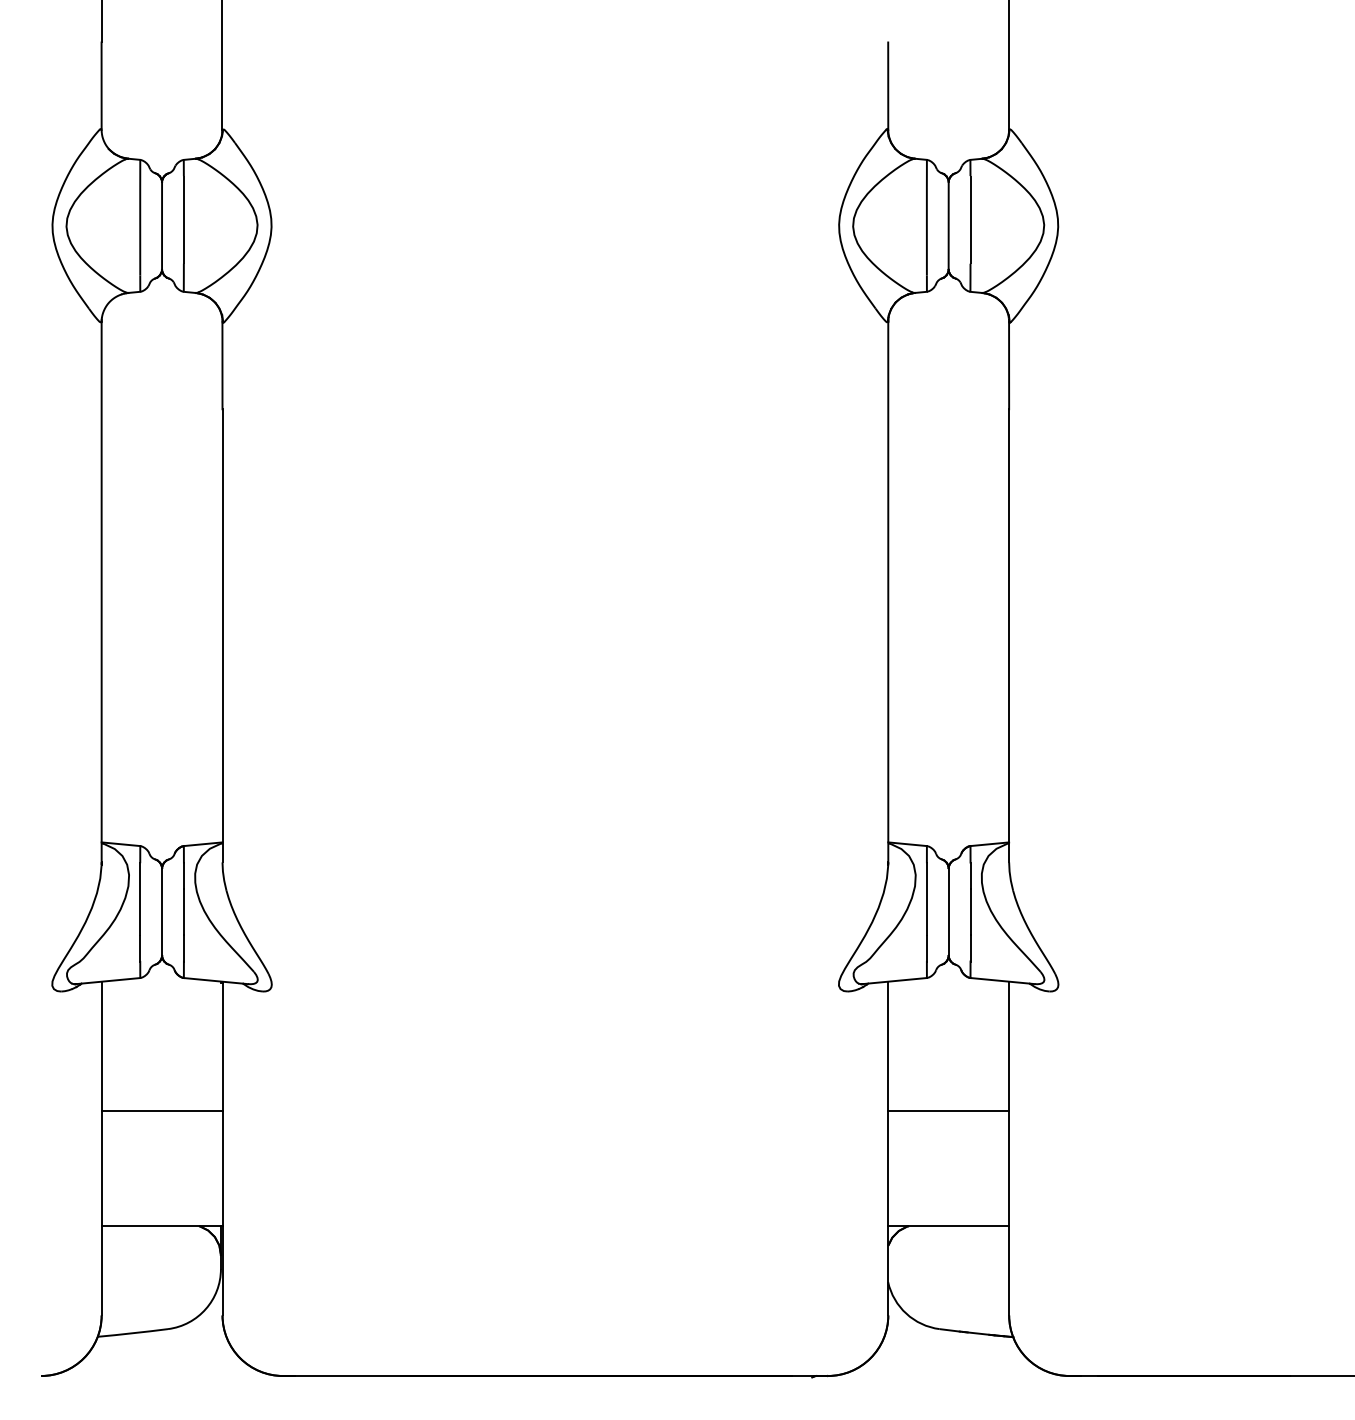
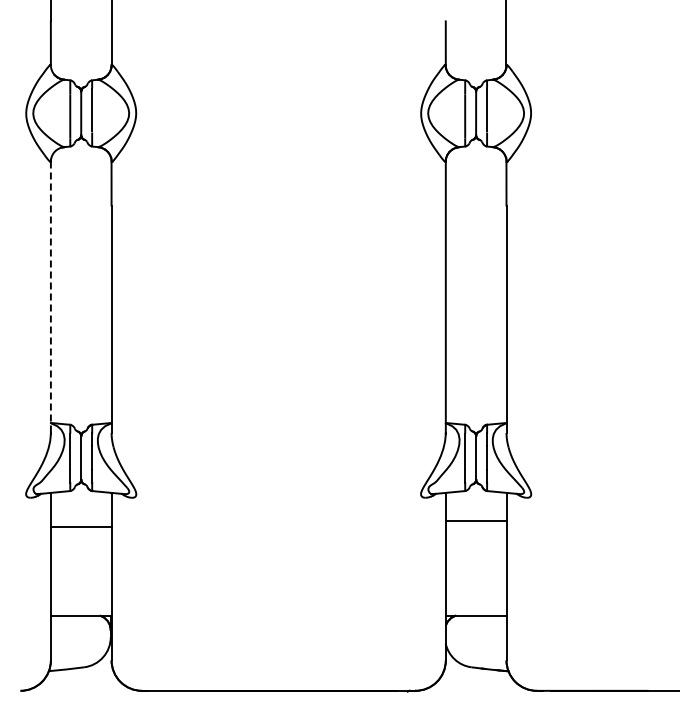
line: (100, 592) -> (50, 297), solid -> dashed
line: (160, 1110) -> (80, 526), moved
line: (947, 1110) -> (475, 520), moved

